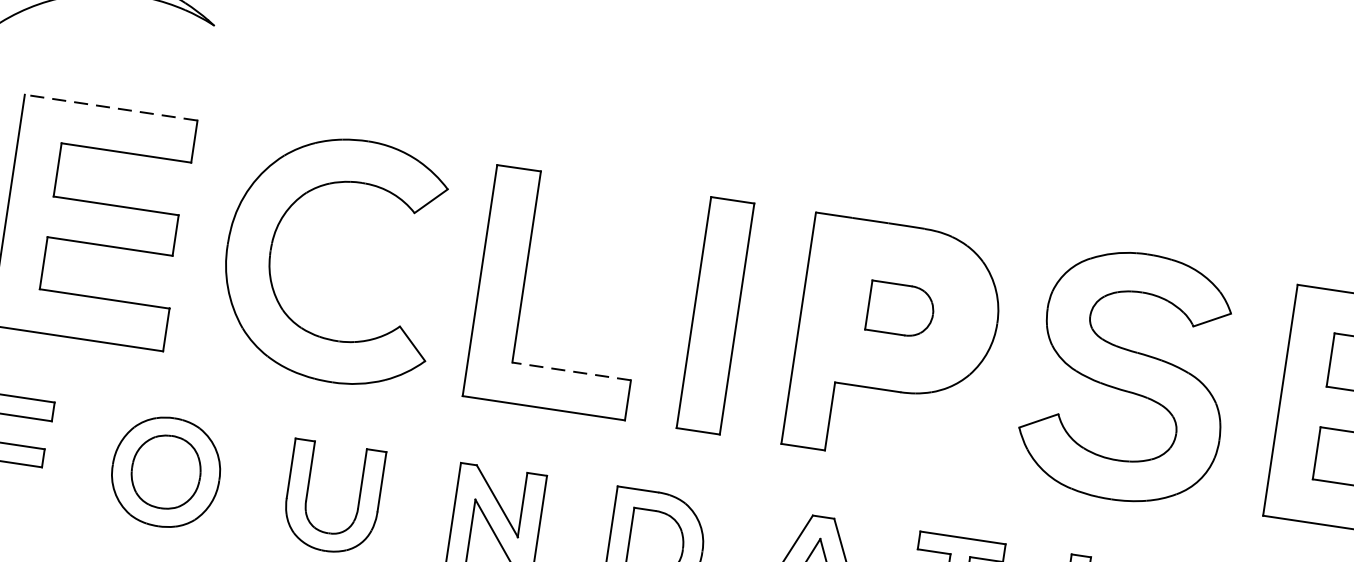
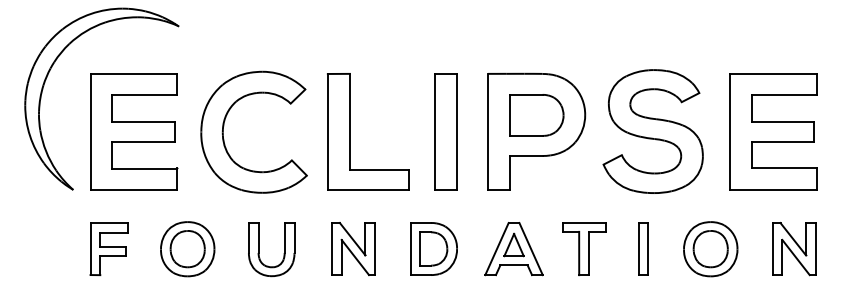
line: (110, 108) -> (133, 74), dashed -> solid
part: (900, 309) -> (536, 115), size x1.67
line: (571, 370) -> (379, 169), dashed -> solid

